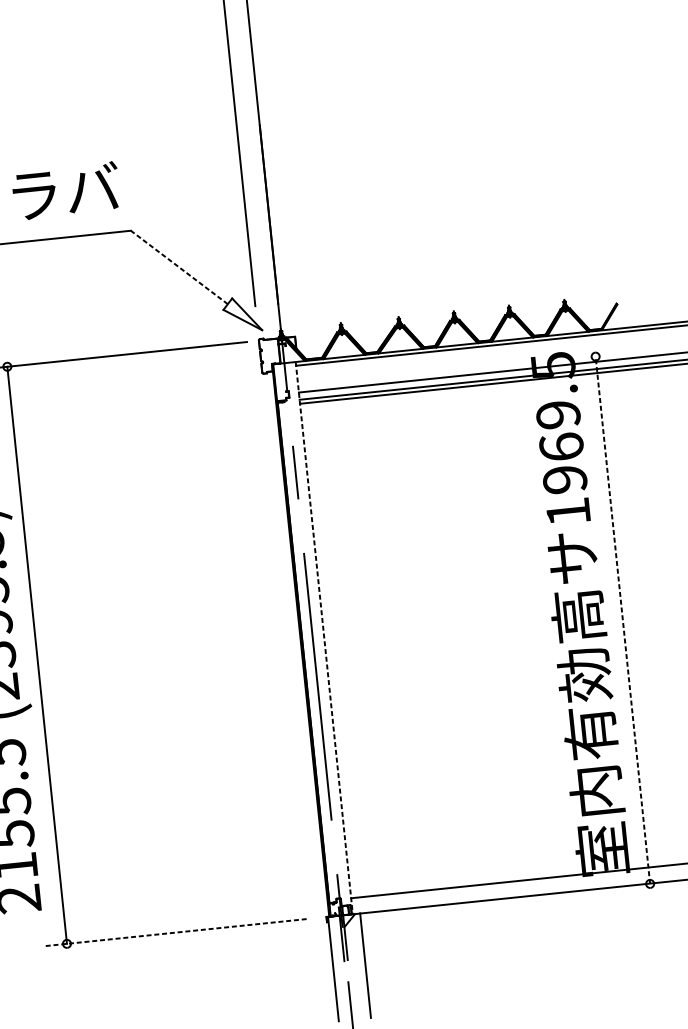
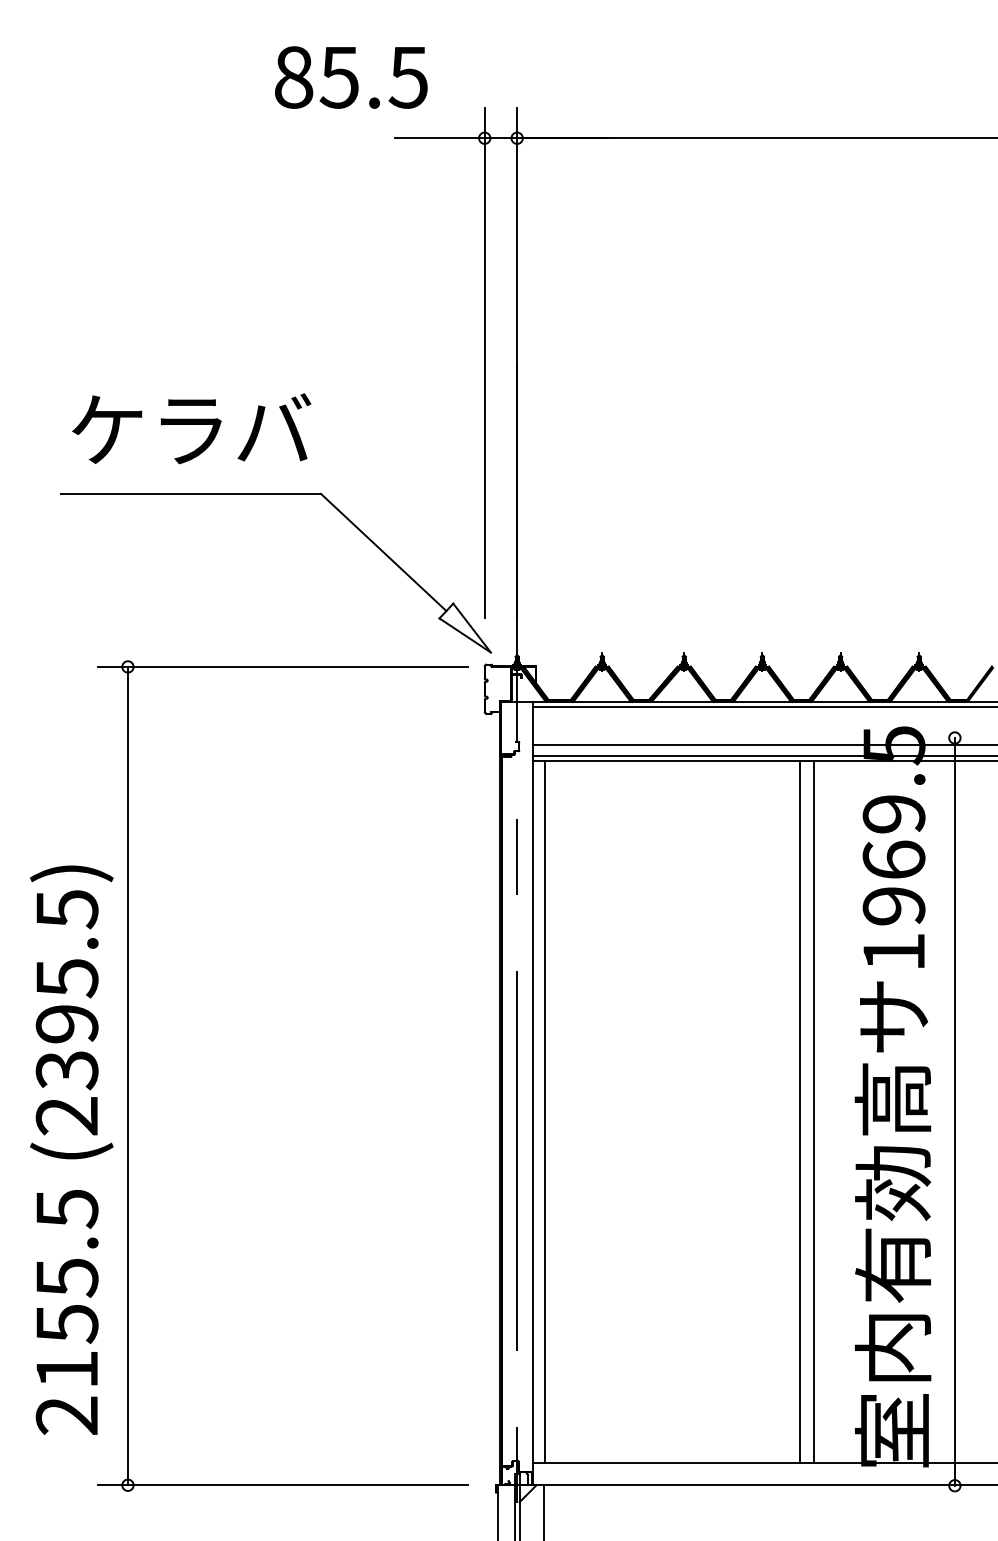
line: (179, 267) -> (383, 552), dashed -> solid
line: (622, 620) -> (954, 1111), dashed -> solid
line: (523, 630) -> (814, 1111), added
line: (513, 631) -> (800, 1111), added
line: (324, 638) -> (533, 1093), dashed -> solid
line: (333, 649) -> (544, 1111), added
line: (175, 932) -> (282, 1485), dashed -> solid

